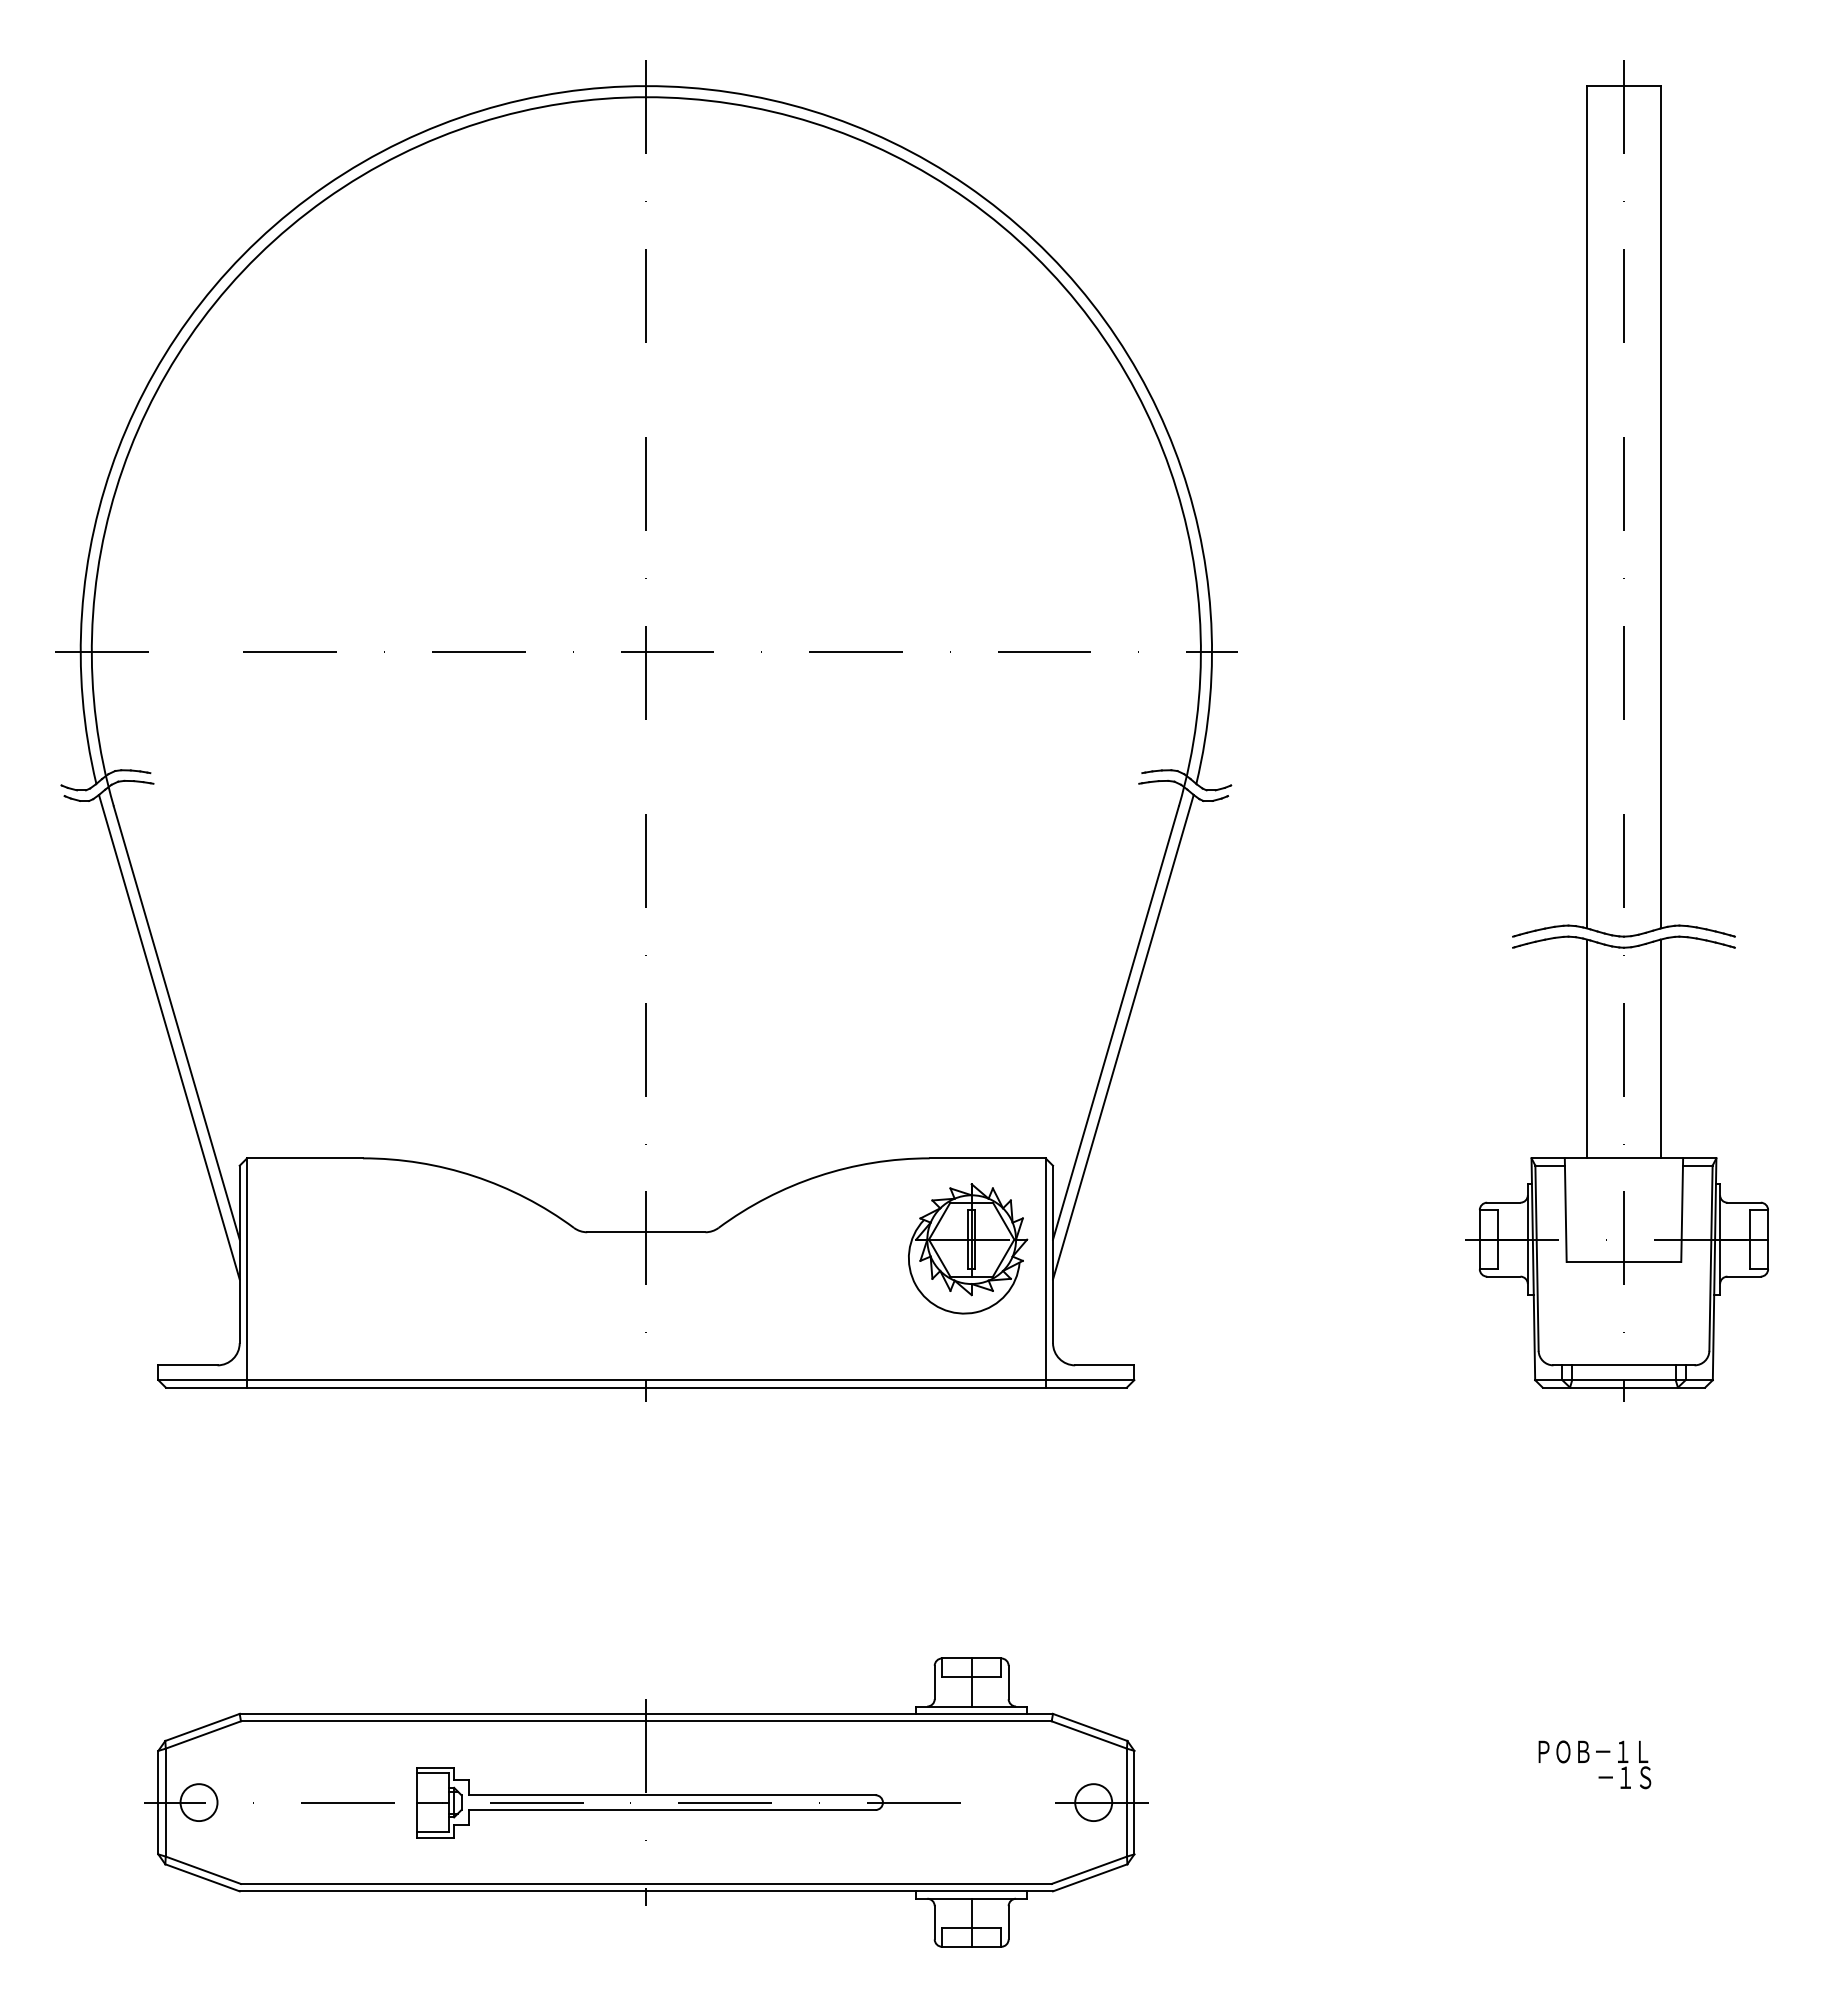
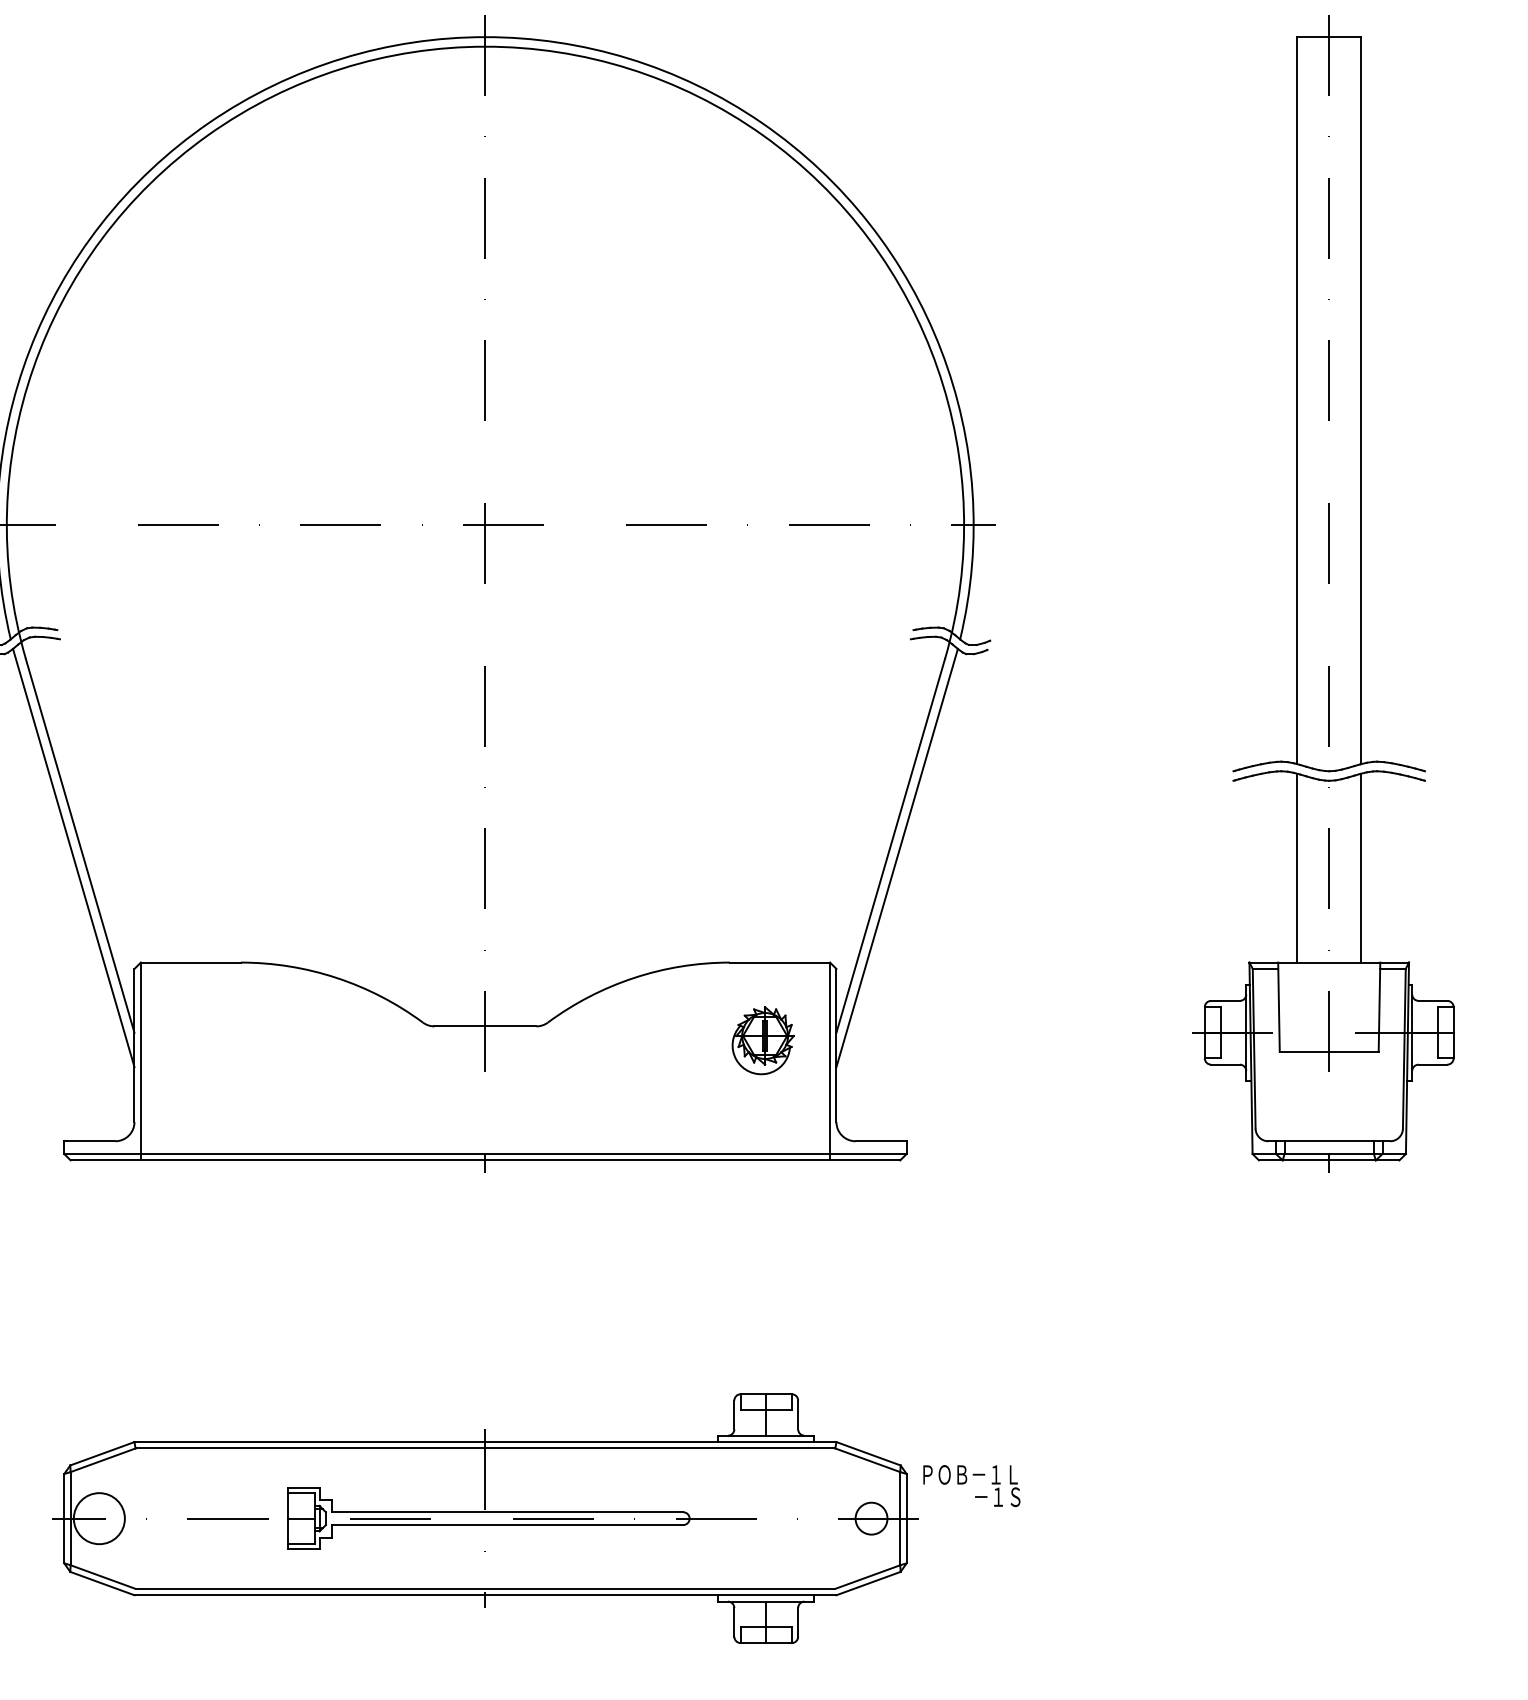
part: (968, 1248) -> (763, 1040), size x0.6
text: (1594, 1764) -> (971, 1485), moved
circle: (198, 1802) -> (98, 1518), size x1.6

